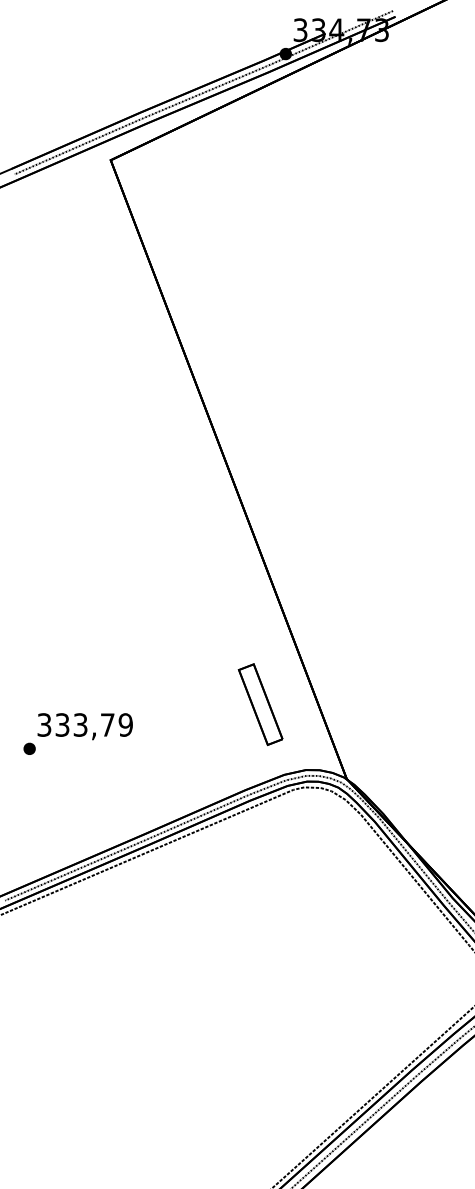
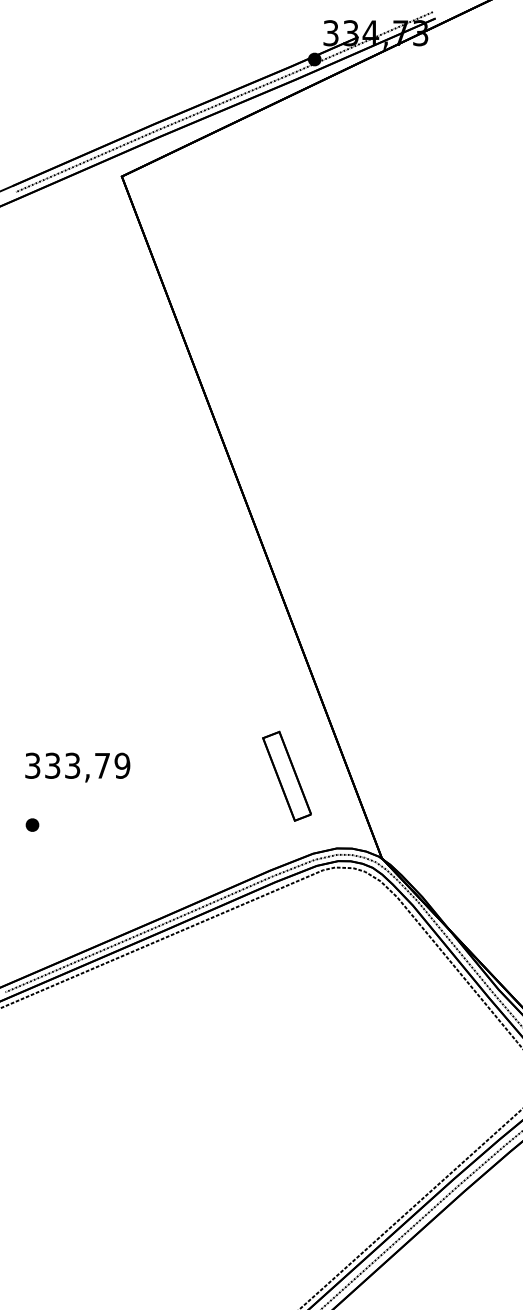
text: (85, 726) -> (77, 767), moved

